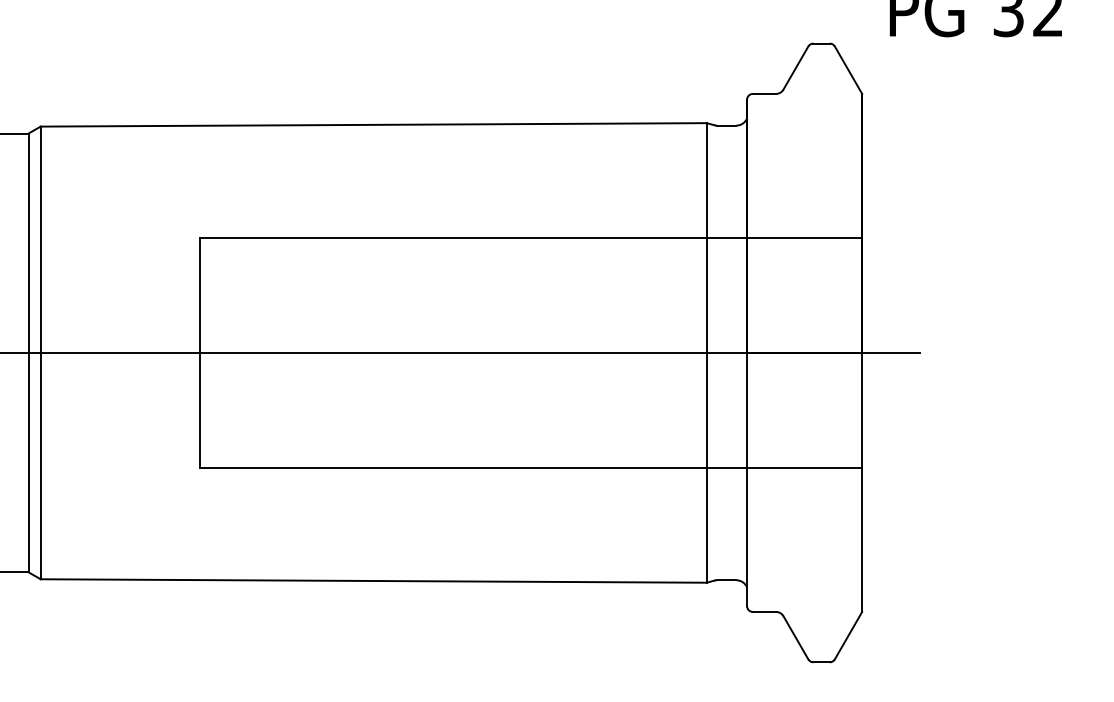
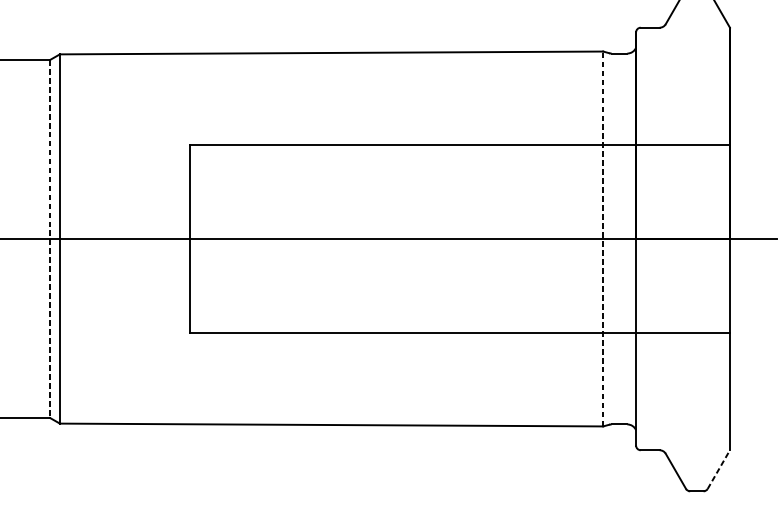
line: (706, 352) -> (602, 238), solid -> dashed
line: (28, 353) -> (49, 239), solid -> dashed
line: (848, 635) -> (718, 469), solid -> dashed

